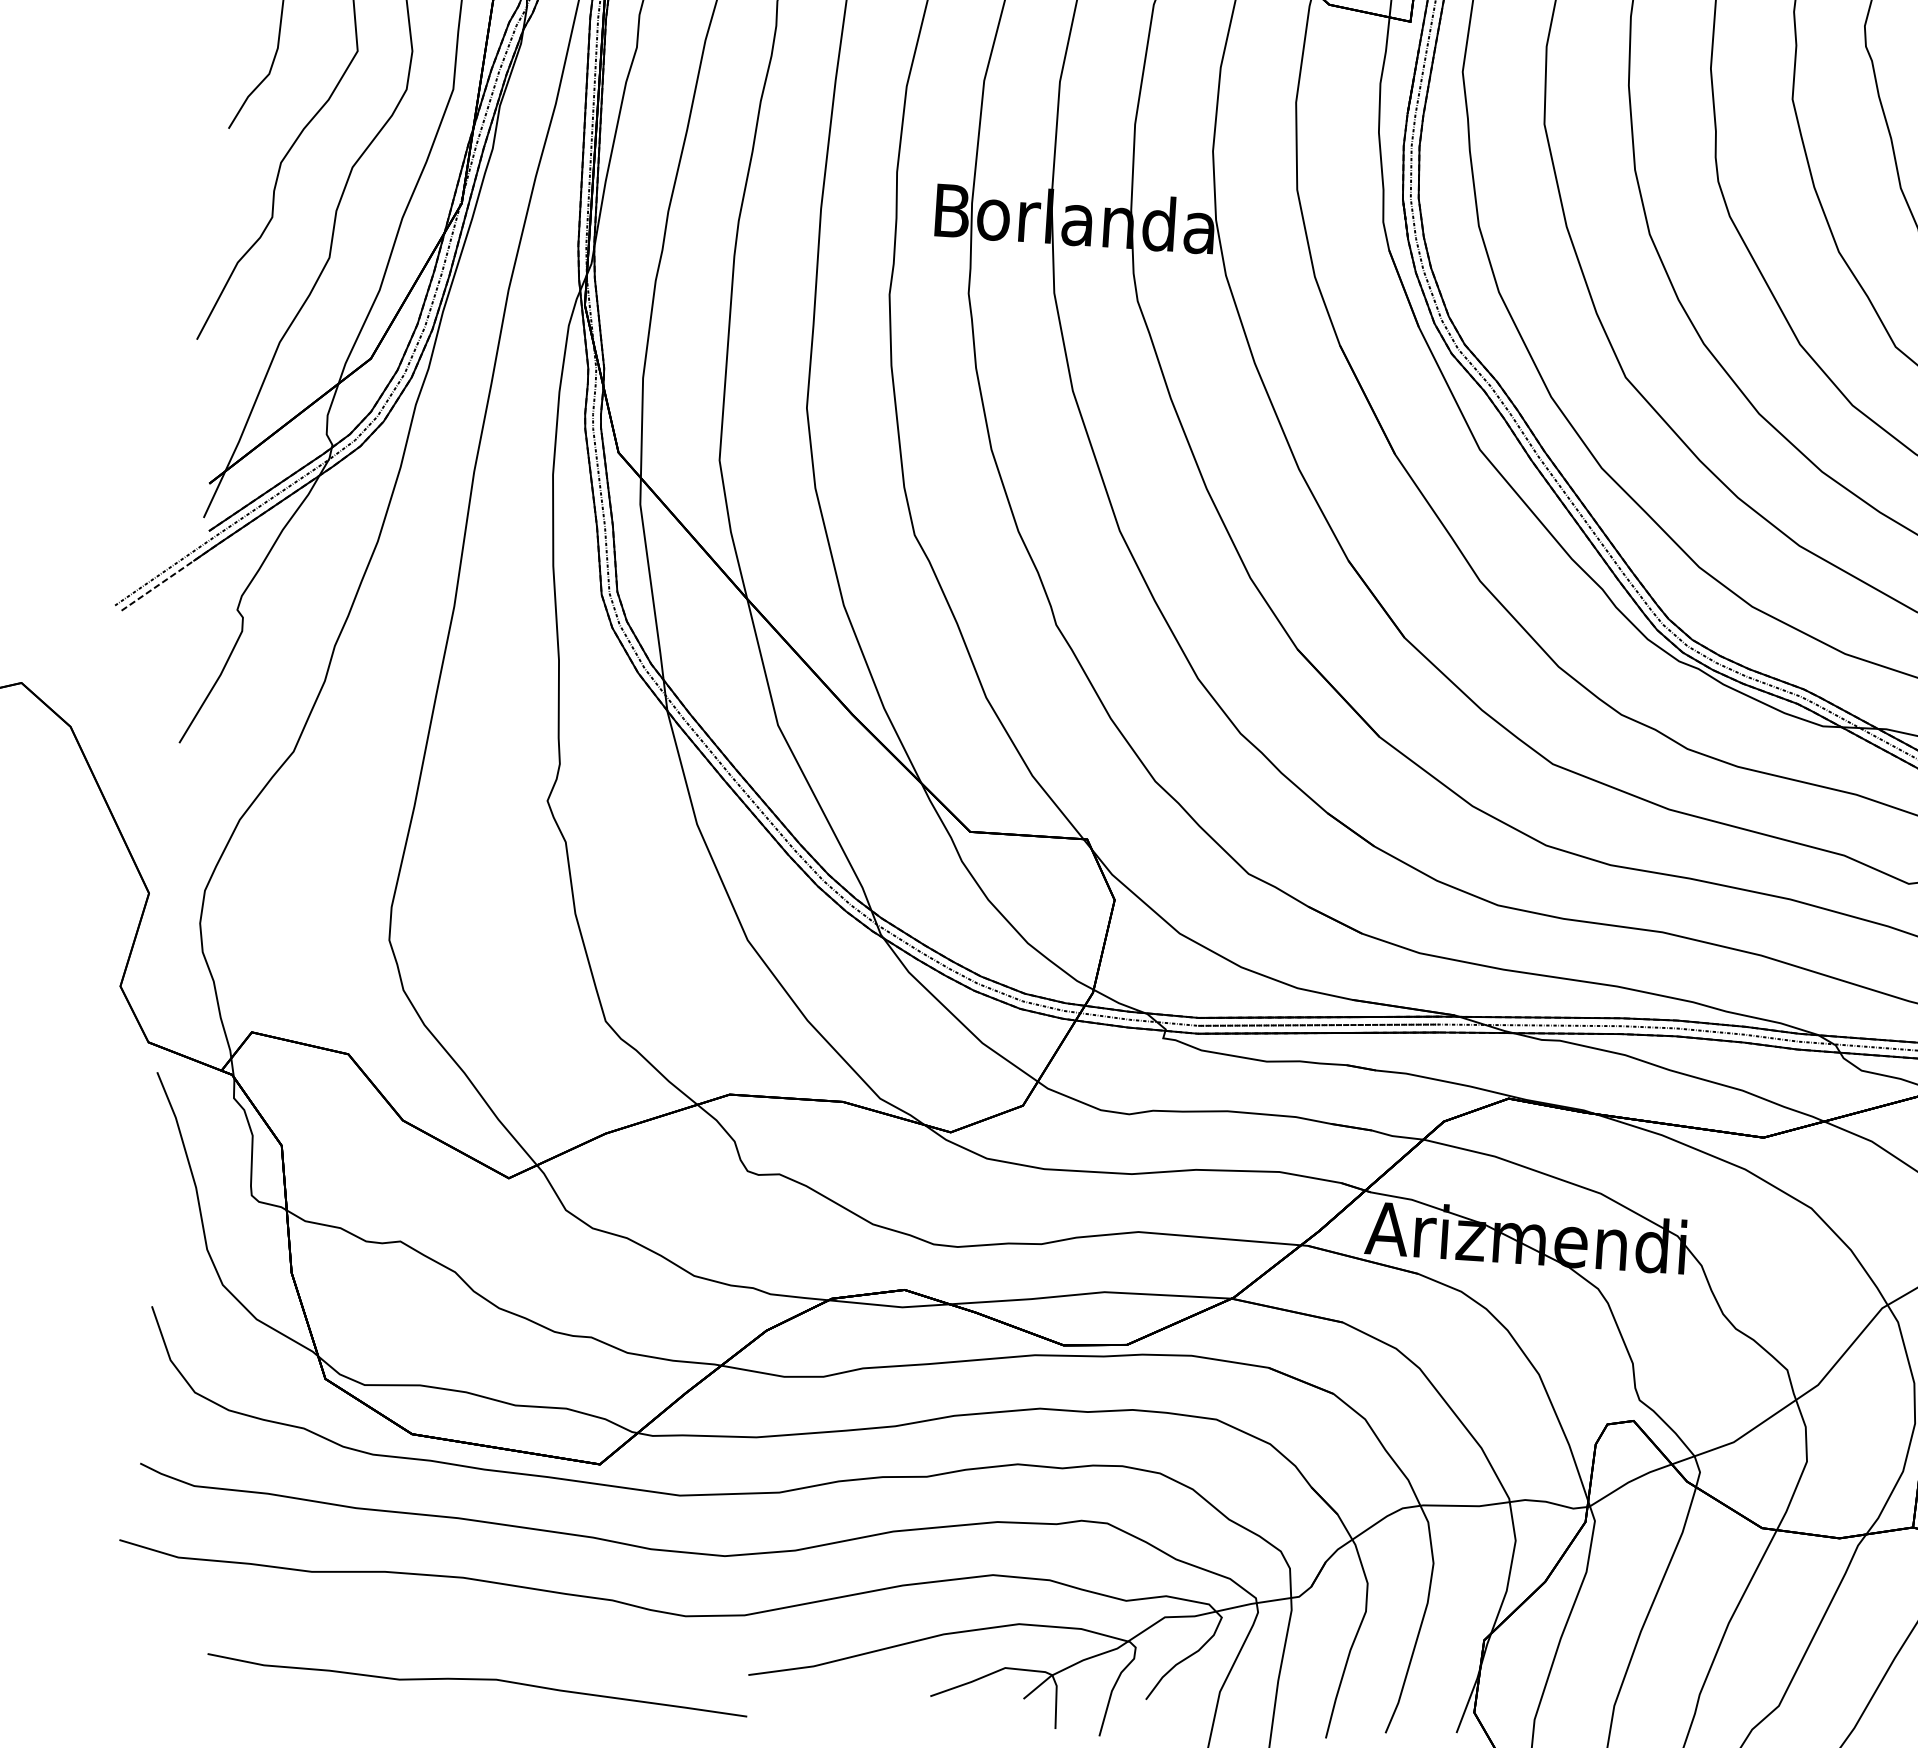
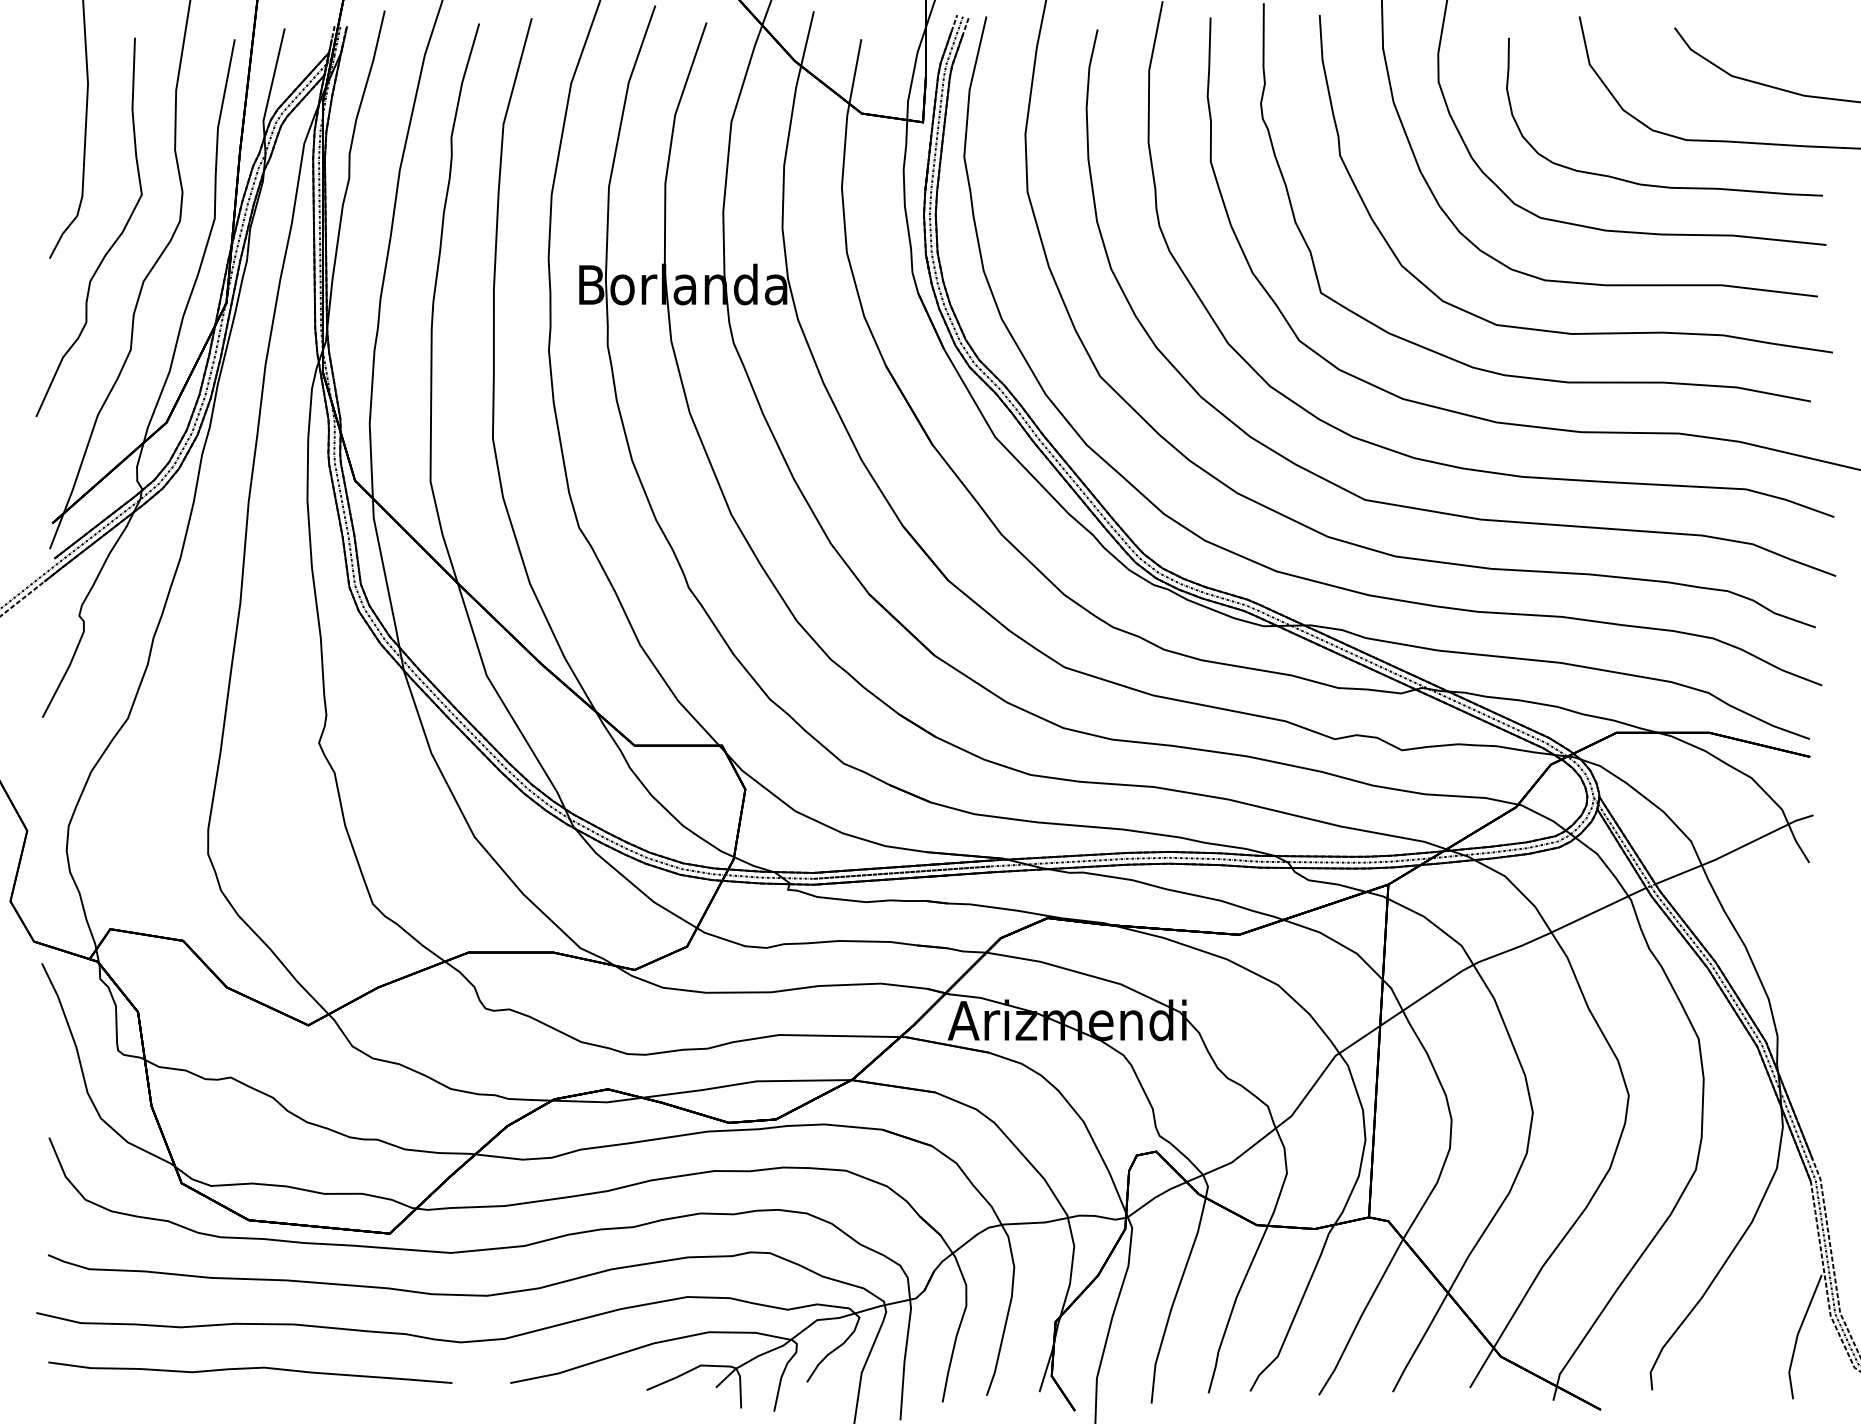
curve: (477, 1680) -> (250, 1369), moved

